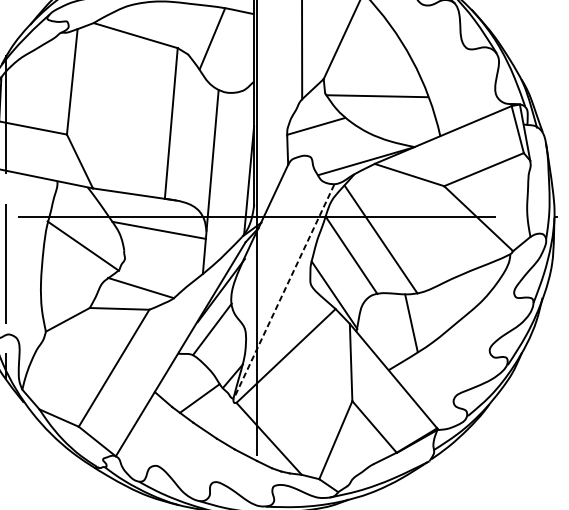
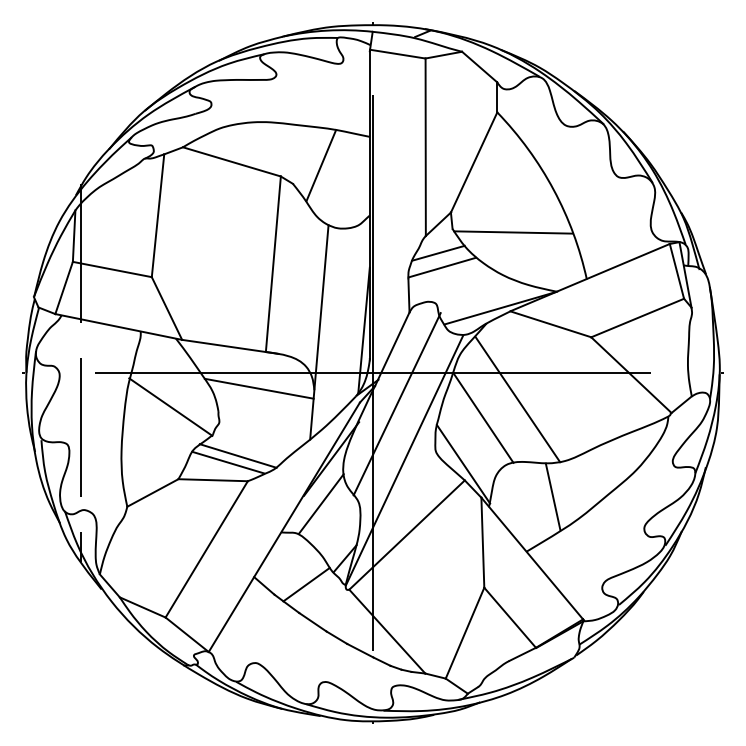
line: (313, 113) -> (438, 252), added
line: (276, 243) -> (396, 404), added
line: (283, 291) -> (404, 460), dashed -> solid
line: (132, 293) -> (228, 462), added

